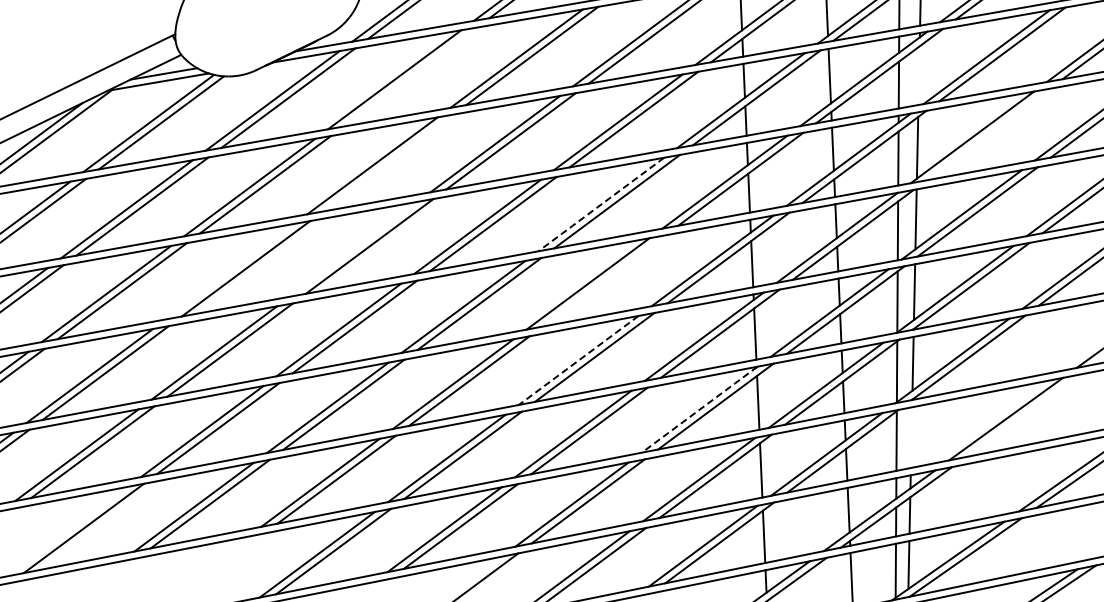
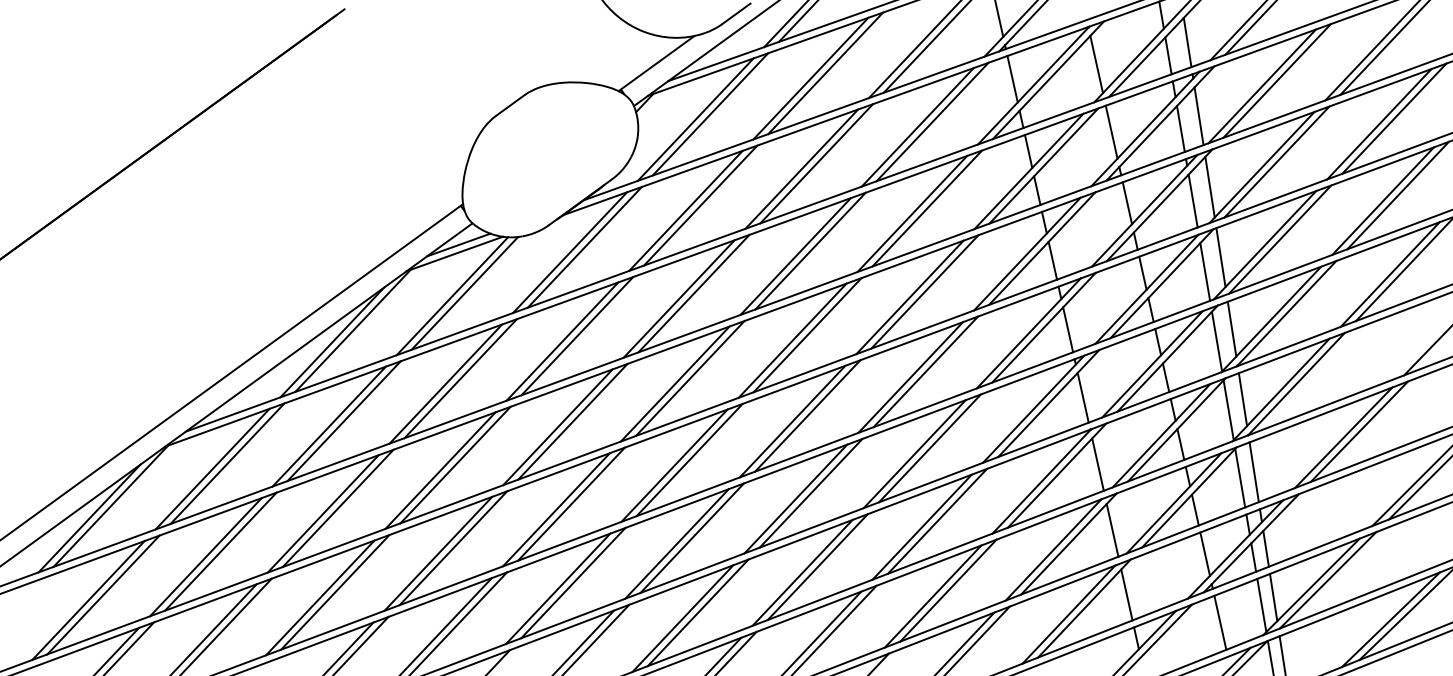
line: (918, 75) -> (1198, 116), added
line: (410, 76) -> (700, 205), added
line: (987, 133) -> (1276, 161), added
line: (387, 162) -> (693, 293), added
line: (600, 204) -> (909, 297), dashed -> solid
line: (353, 248) -> (674, 383), added
line: (229, 271) -> (557, 427), added
line: (603, 280) -> (925, 371), added
line: (578, 360) -> (914, 454), dashed -> solid
line: (699, 409) -> (1041, 481), dashed -> solid
line: (1022, 415) -> (1359, 431), added
line: (910, 437) -> (1253, 472), added

